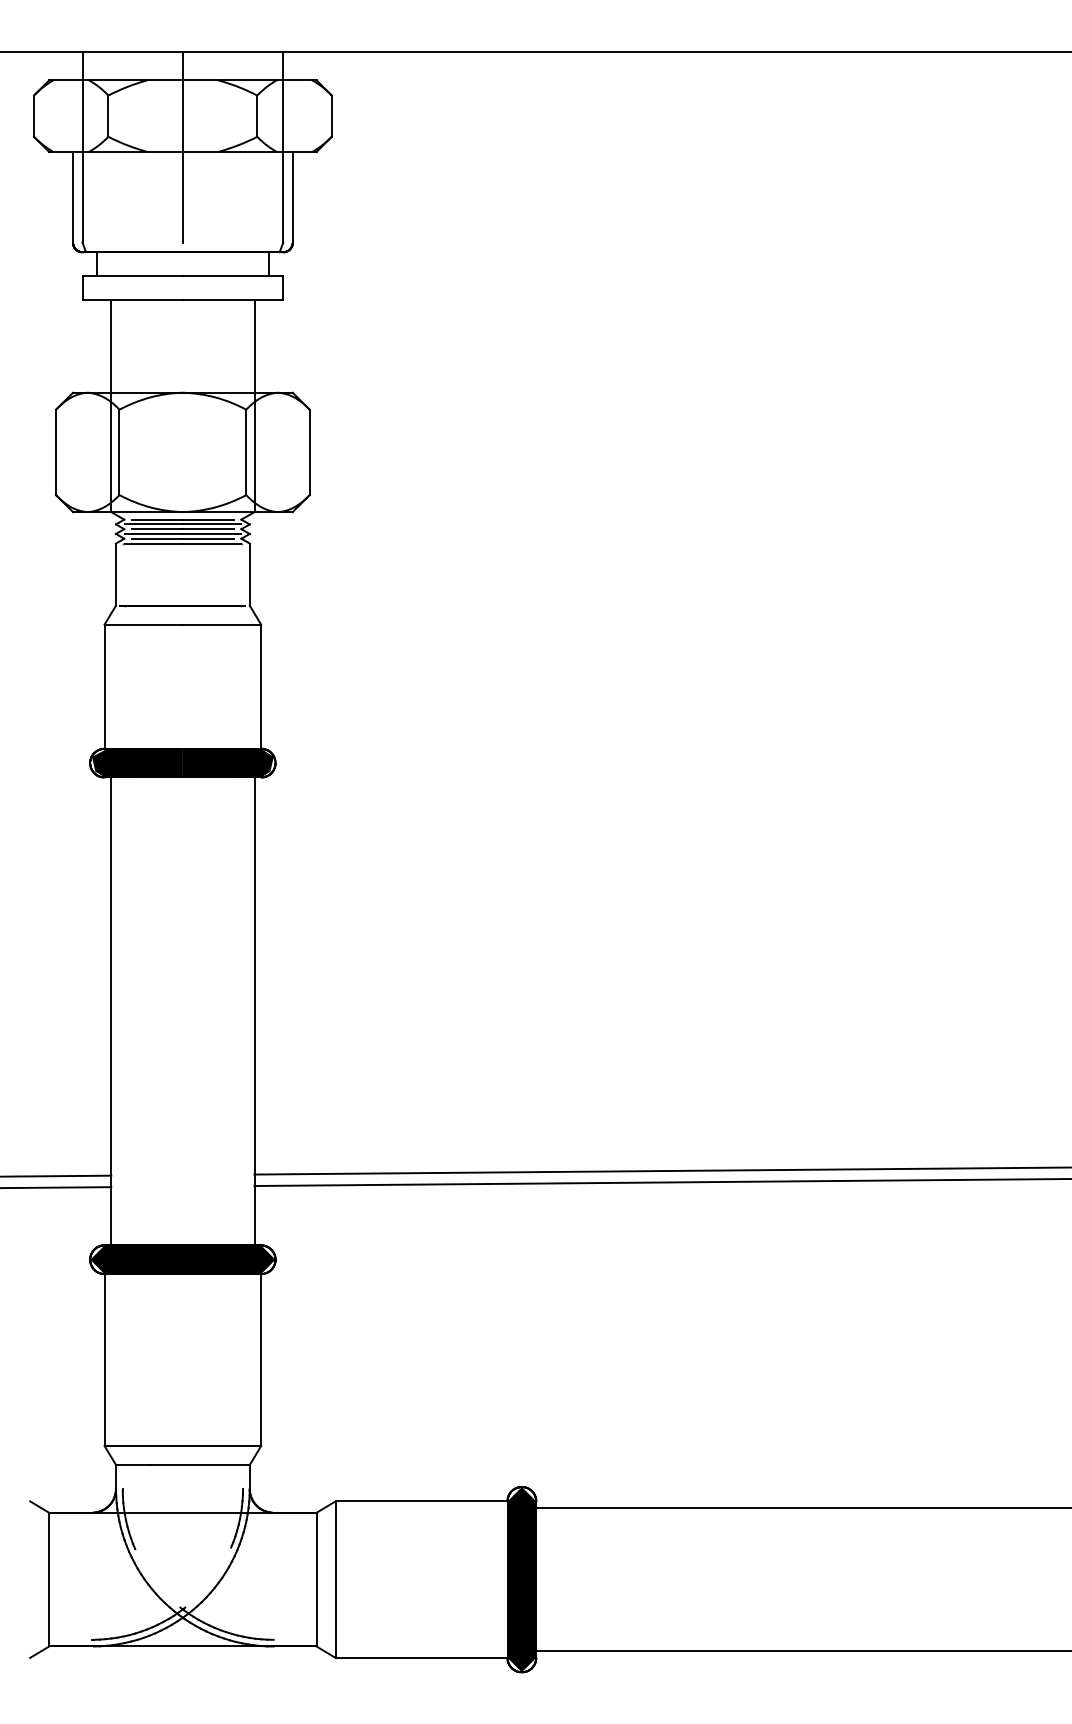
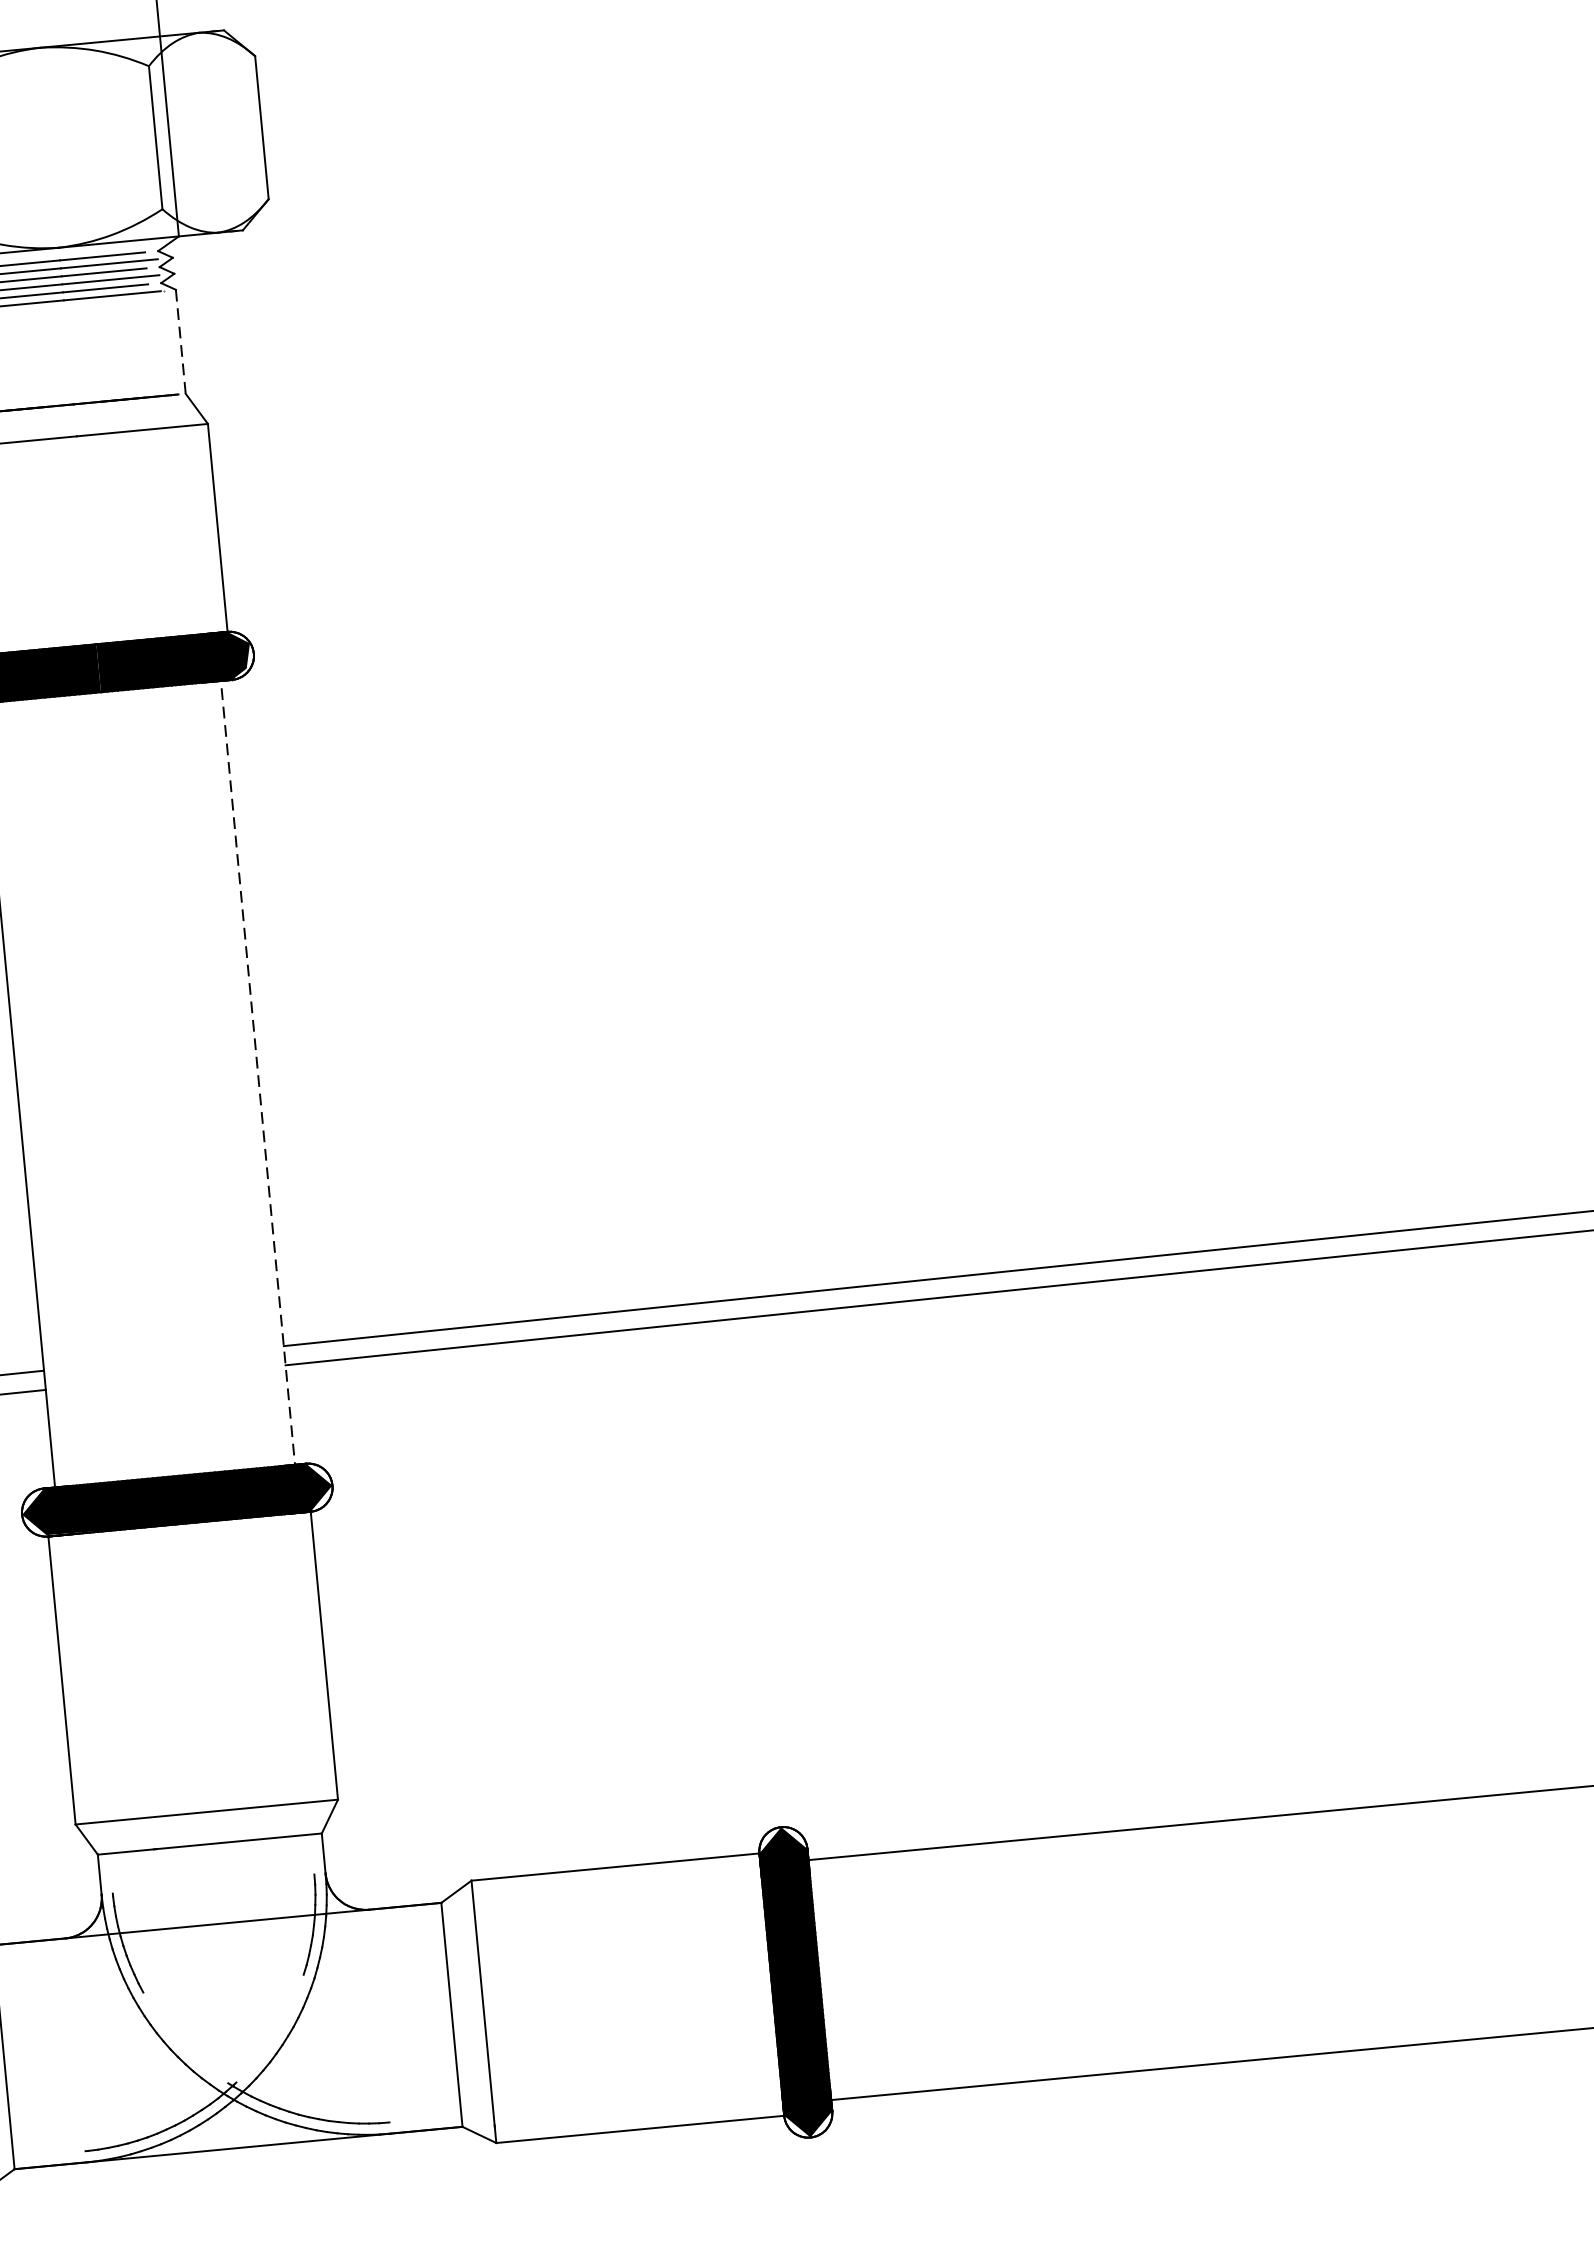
line: (249, 575) -> (180, 343), solid -> dashed
line: (254, 1011) -> (257, 1072), solid -> dashed

